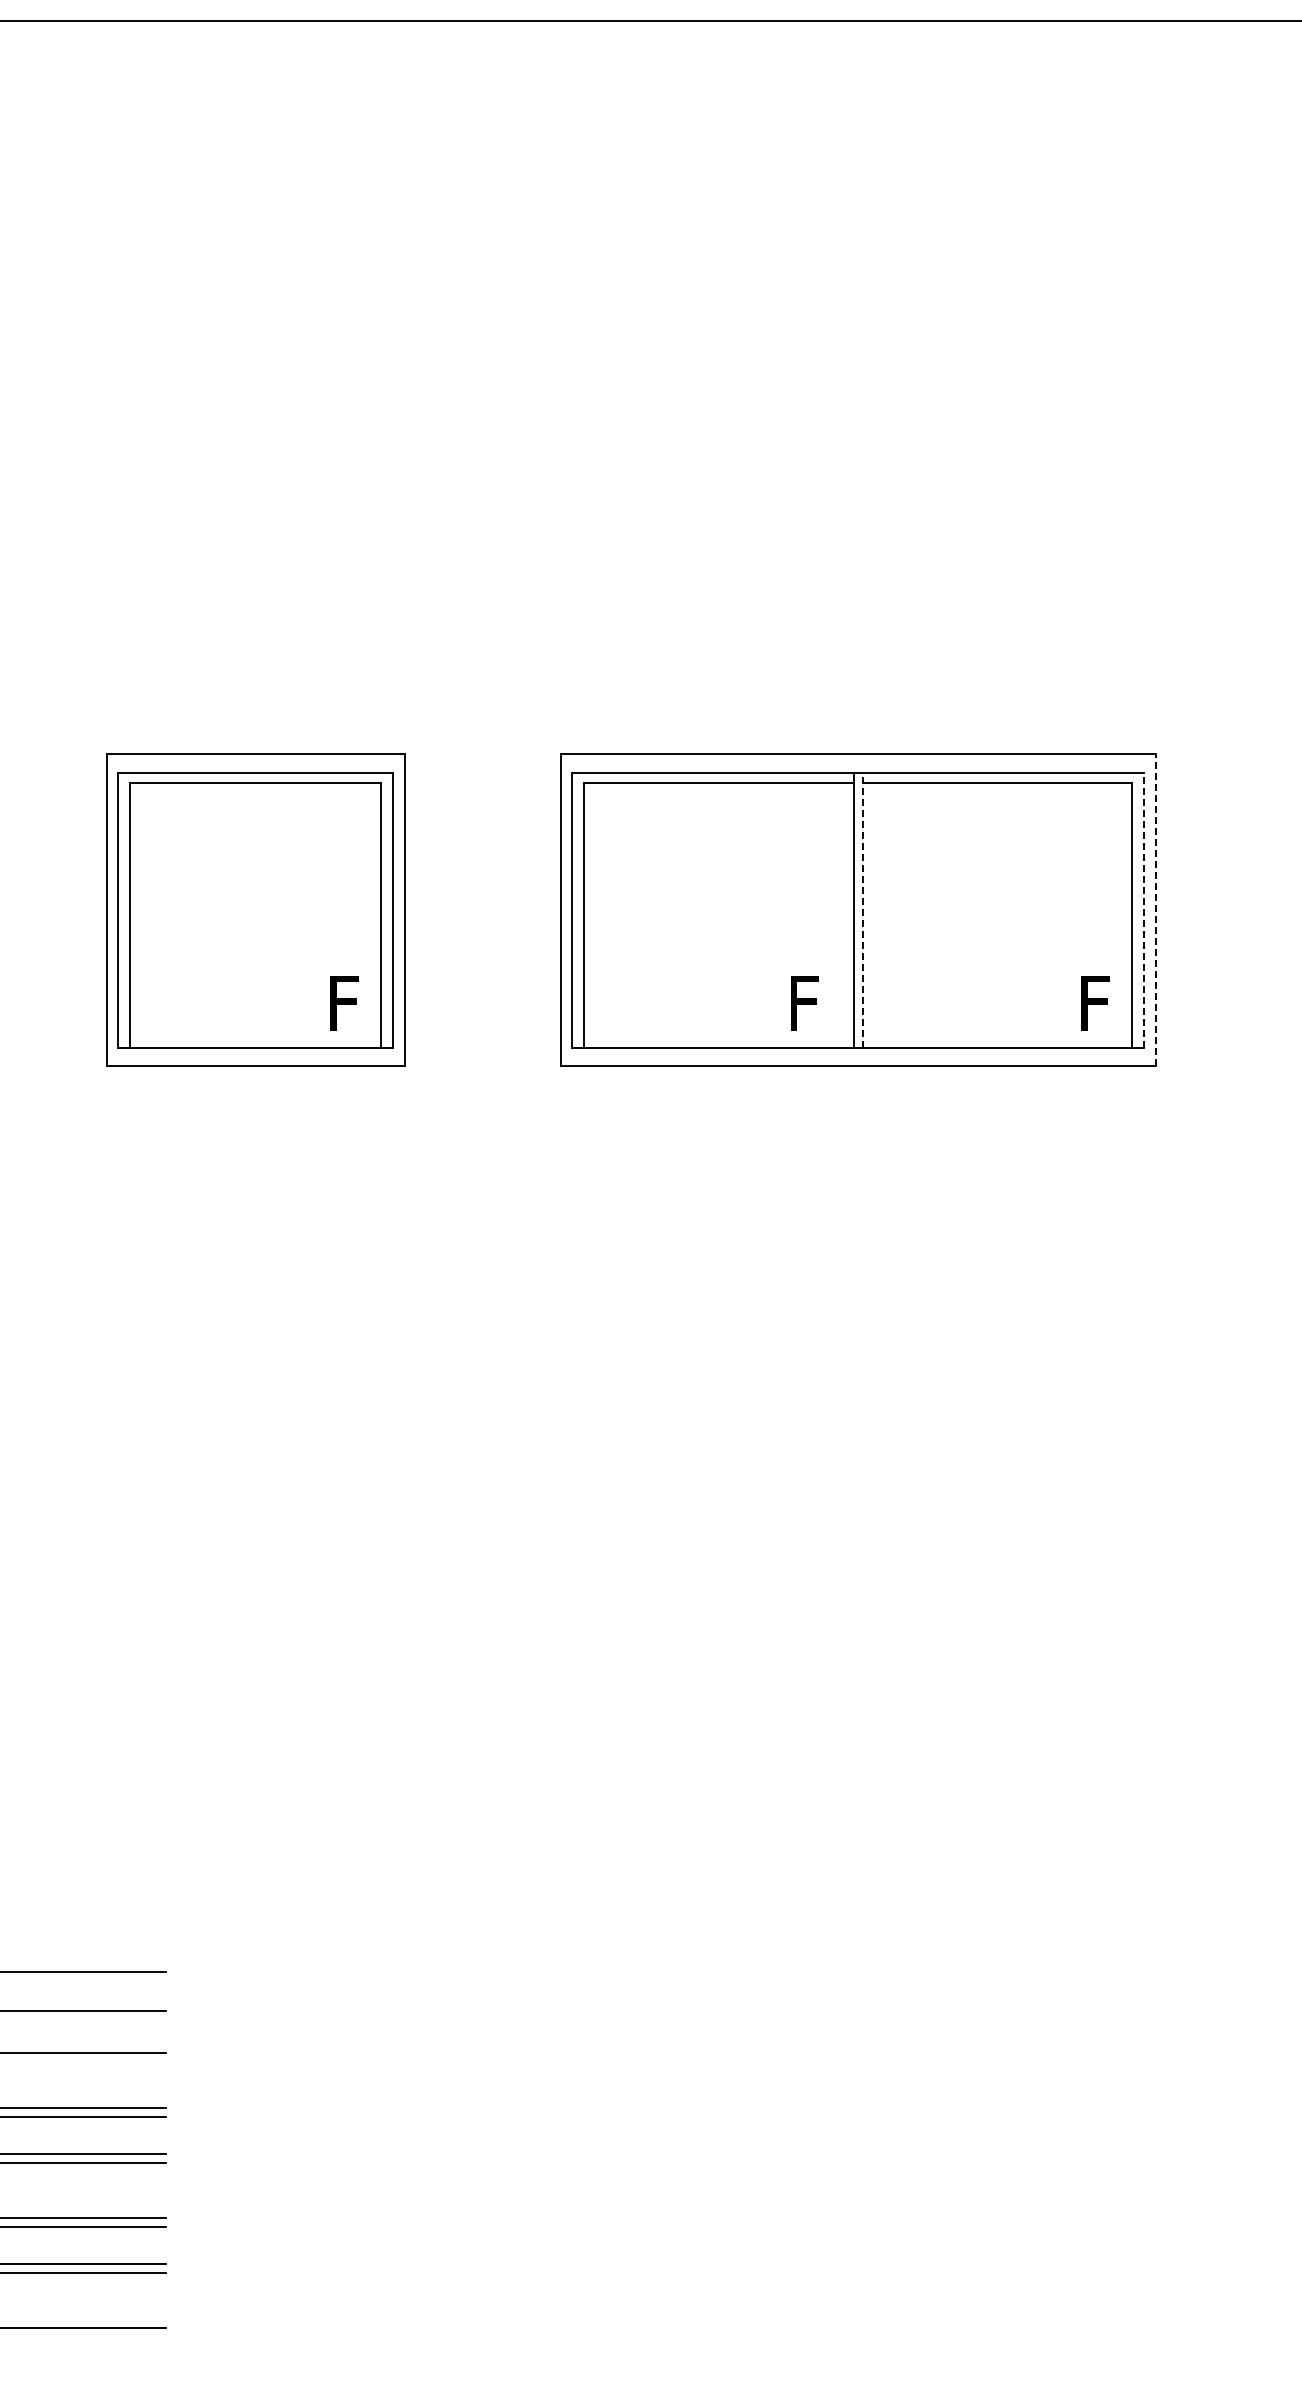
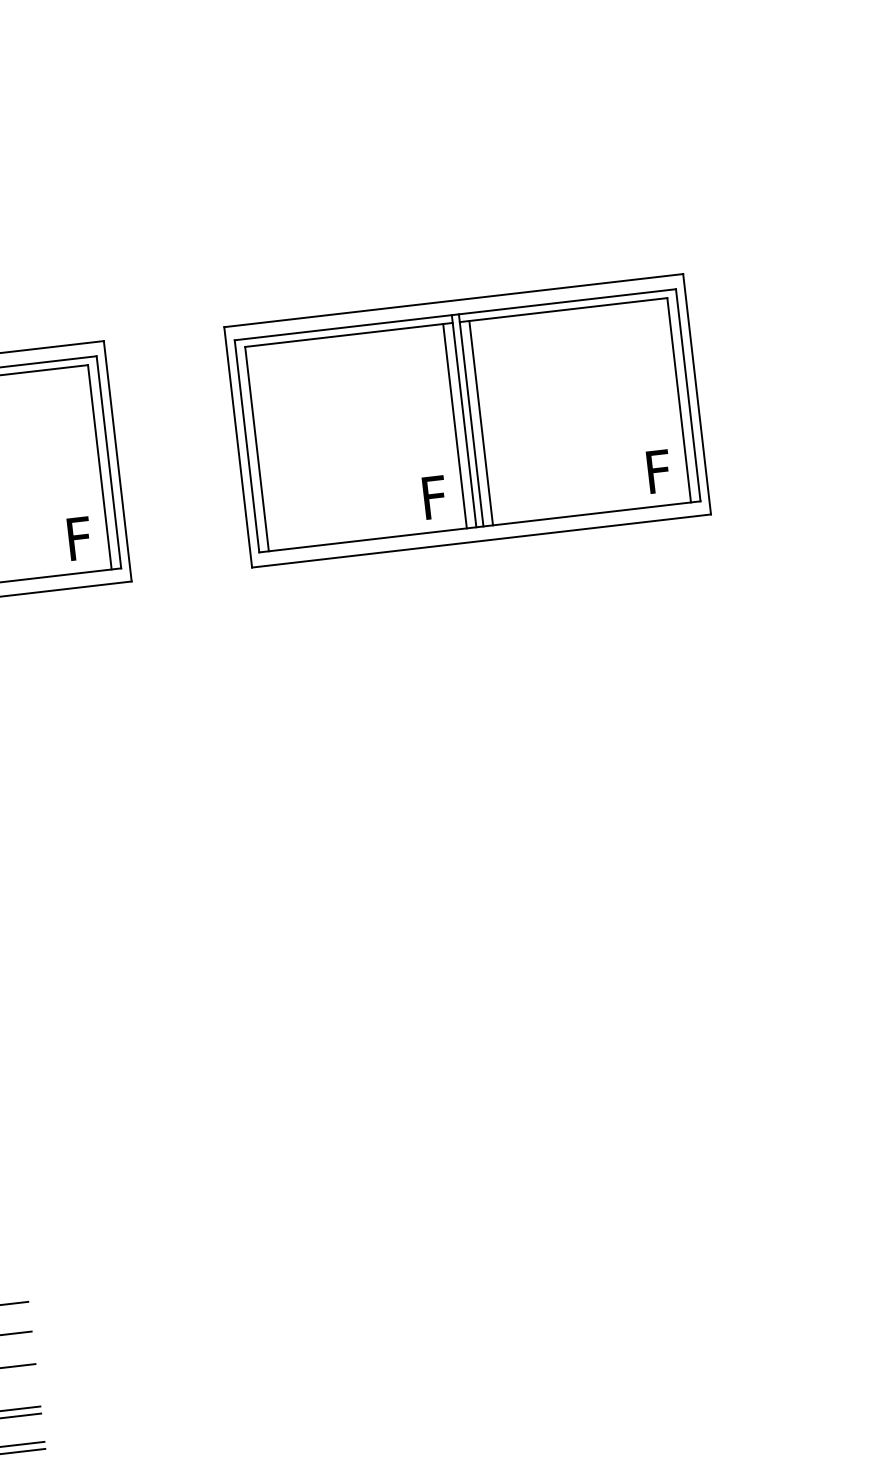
line: (862, 910) -> (471, 420), dashed -> solid
line: (1144, 910) -> (688, 395), dashed -> solid
line: (1155, 910) -> (697, 394), dashed -> solid
line: (841, 914) -> (455, 425), added
line: (875, 914) -> (481, 422), added

